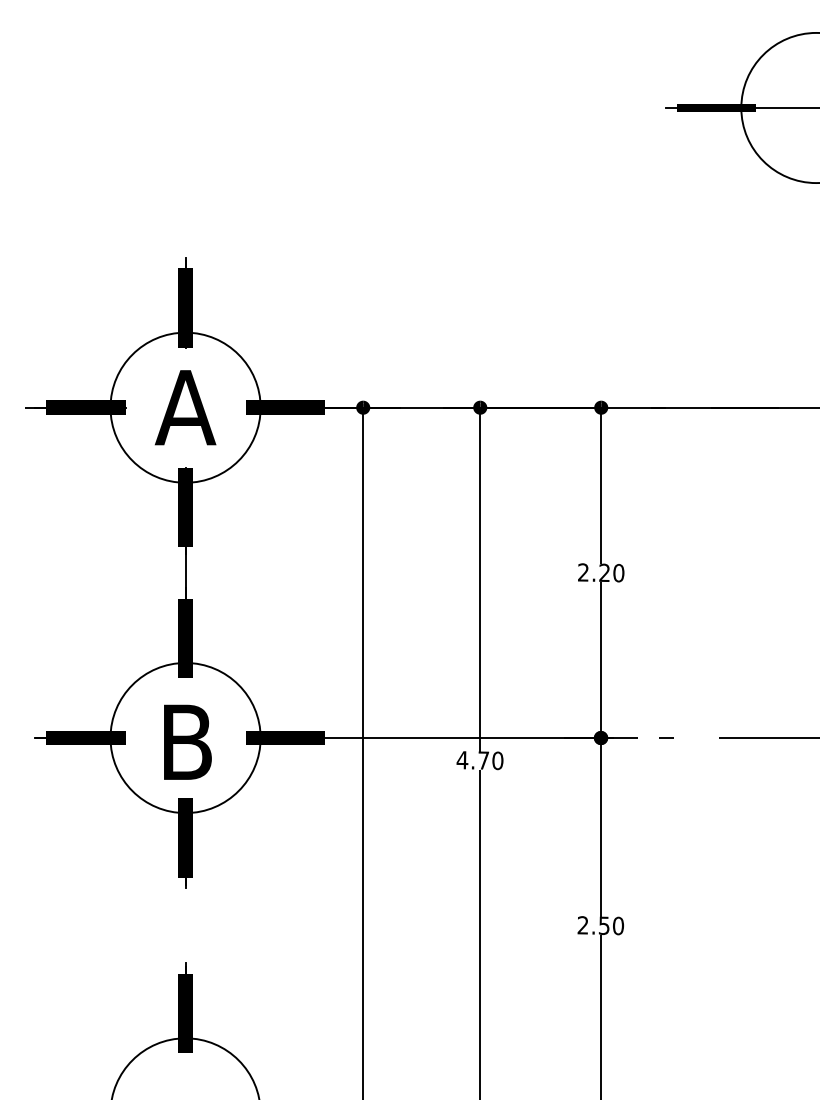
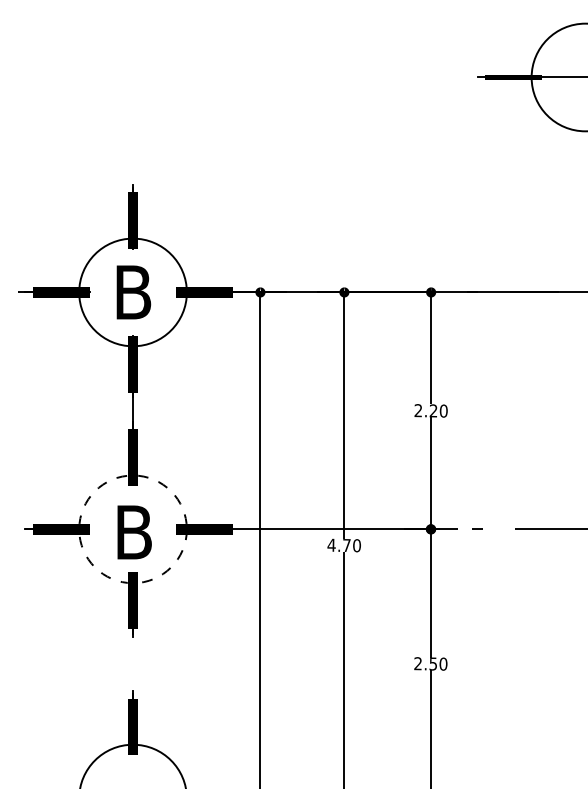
text: (184, 407) -> (132, 292), A -> B
circle: (184, 738) -> (132, 529), solid -> dashed

